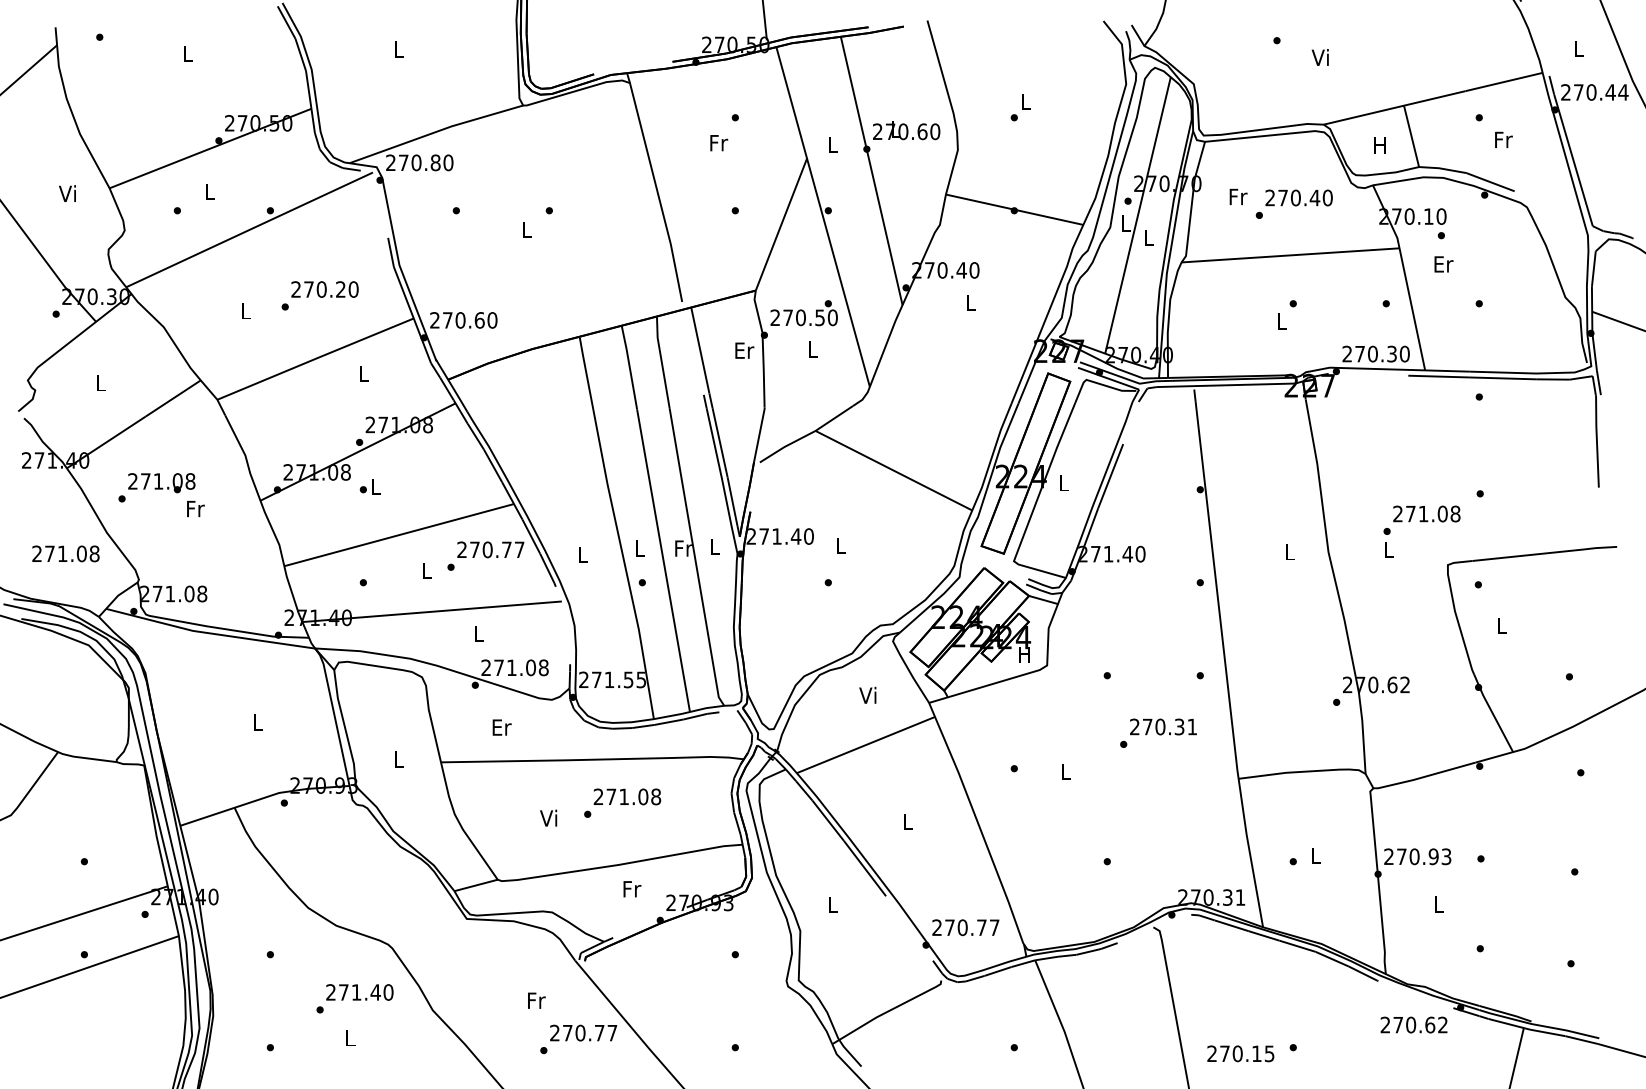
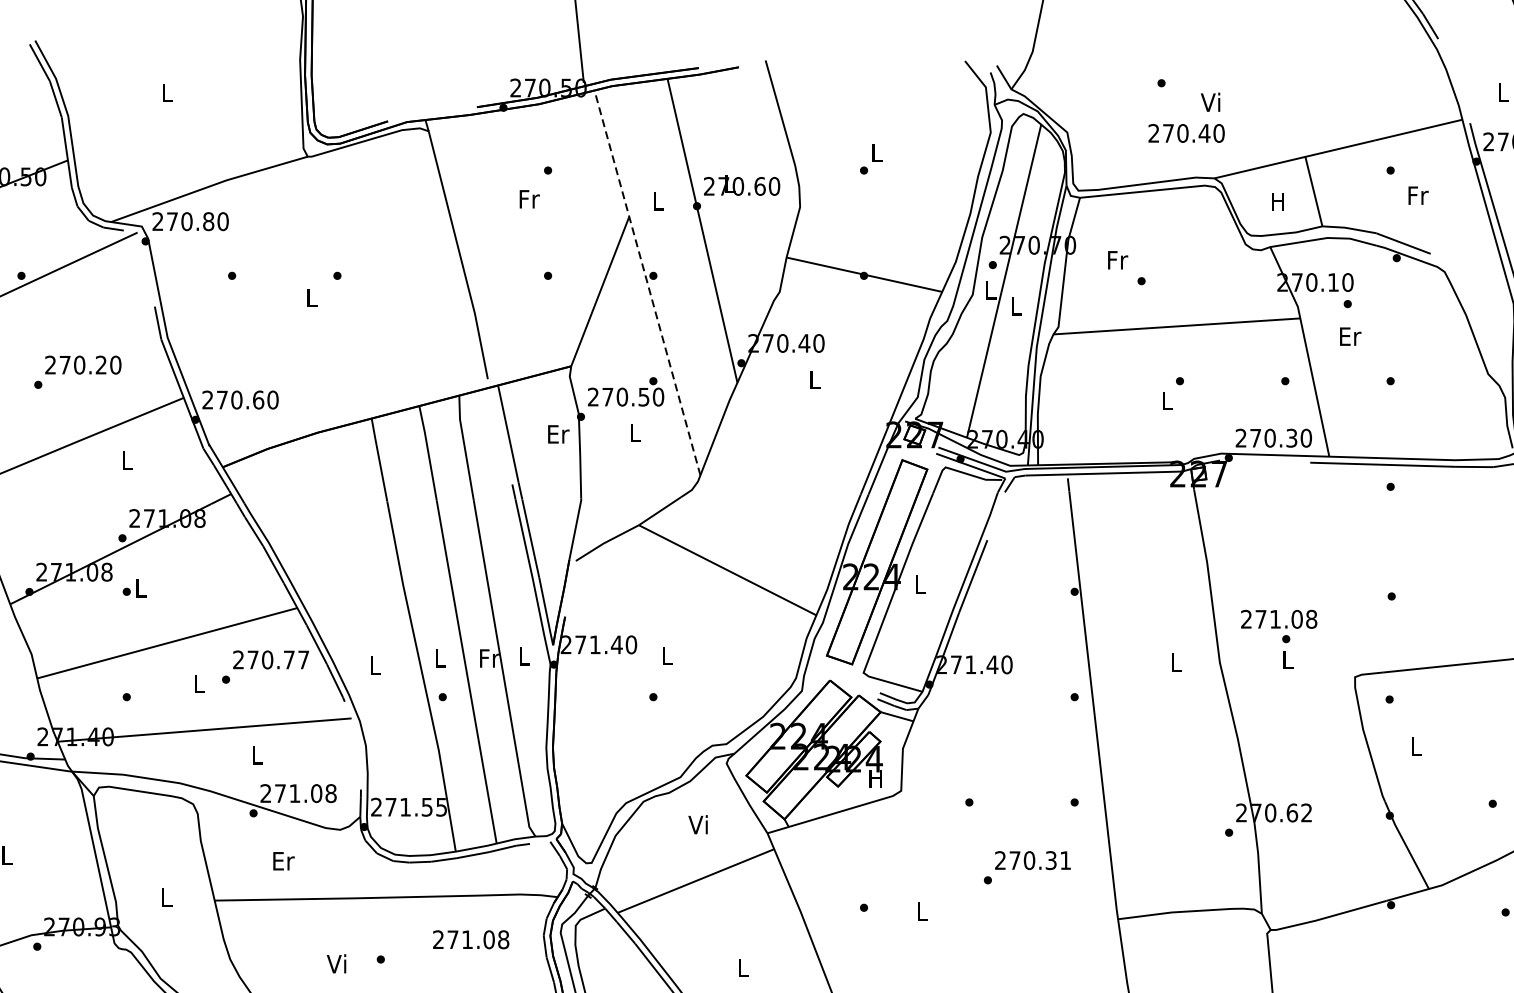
text: (1298, 197) -> (1185, 132), moved
line: (822, 216) -> (646, 282), solid -> dashed
text: (1426, 513) -> (1278, 618), moved
text: (627, 796) -> (471, 939), moved

